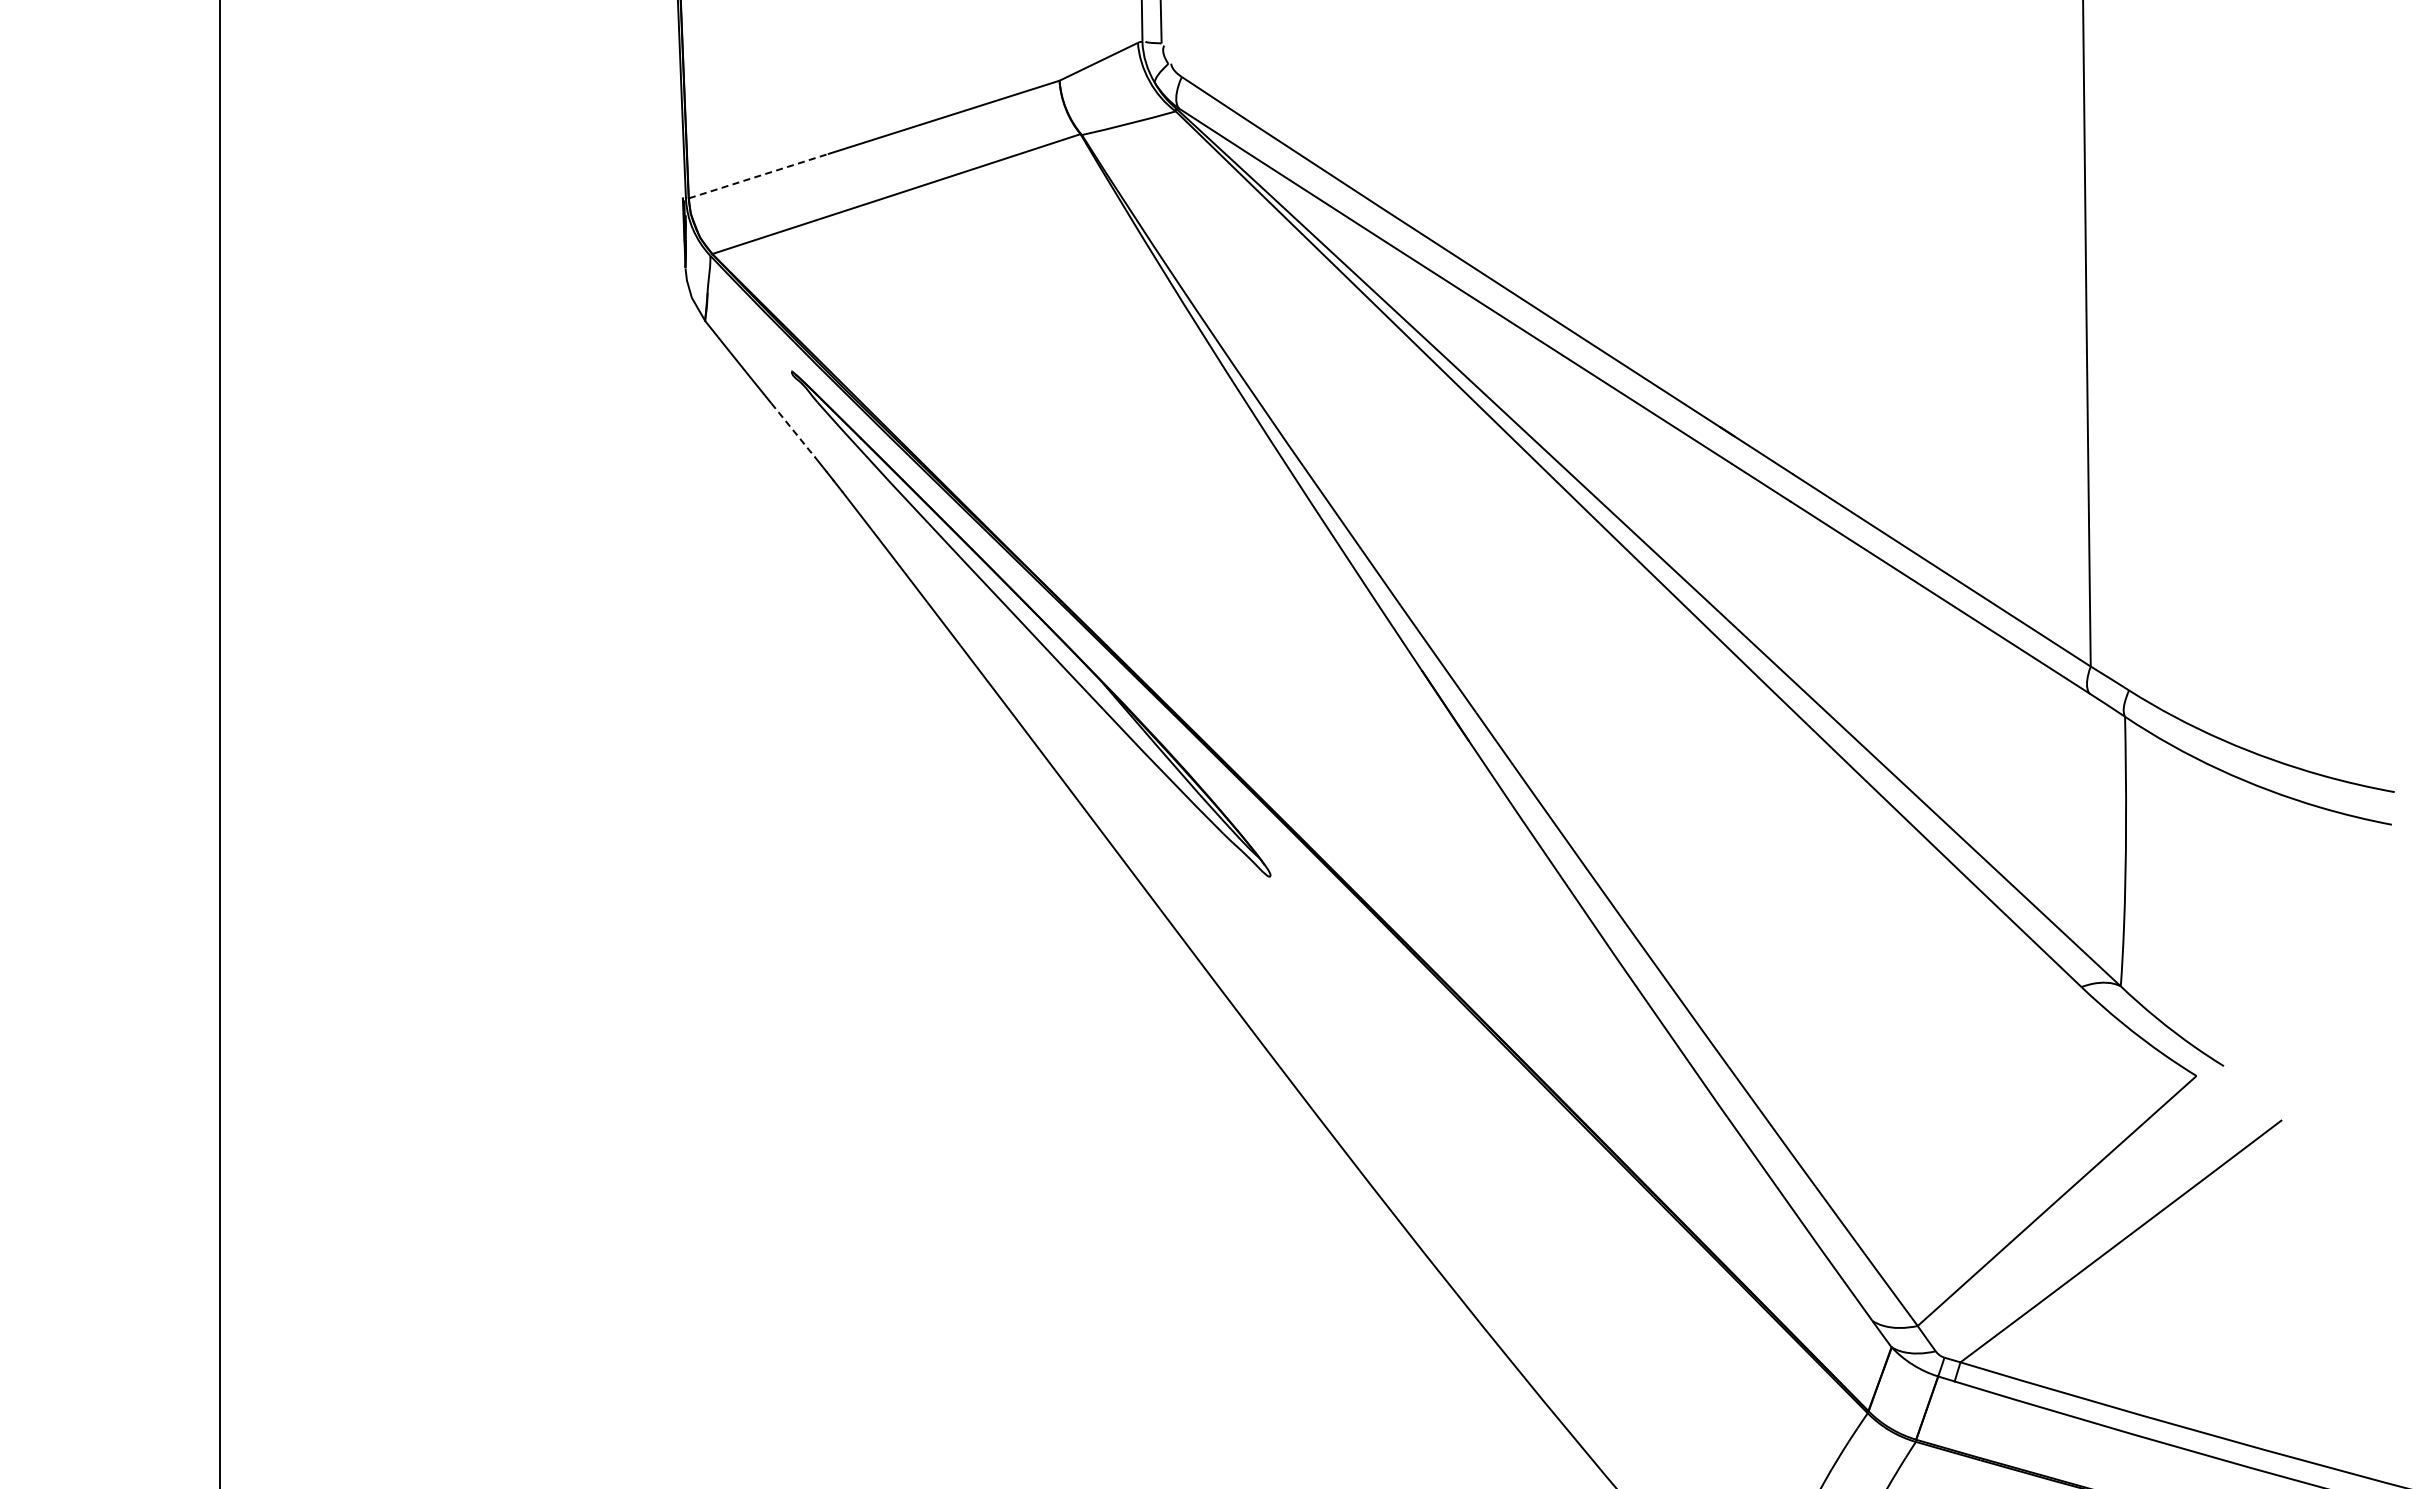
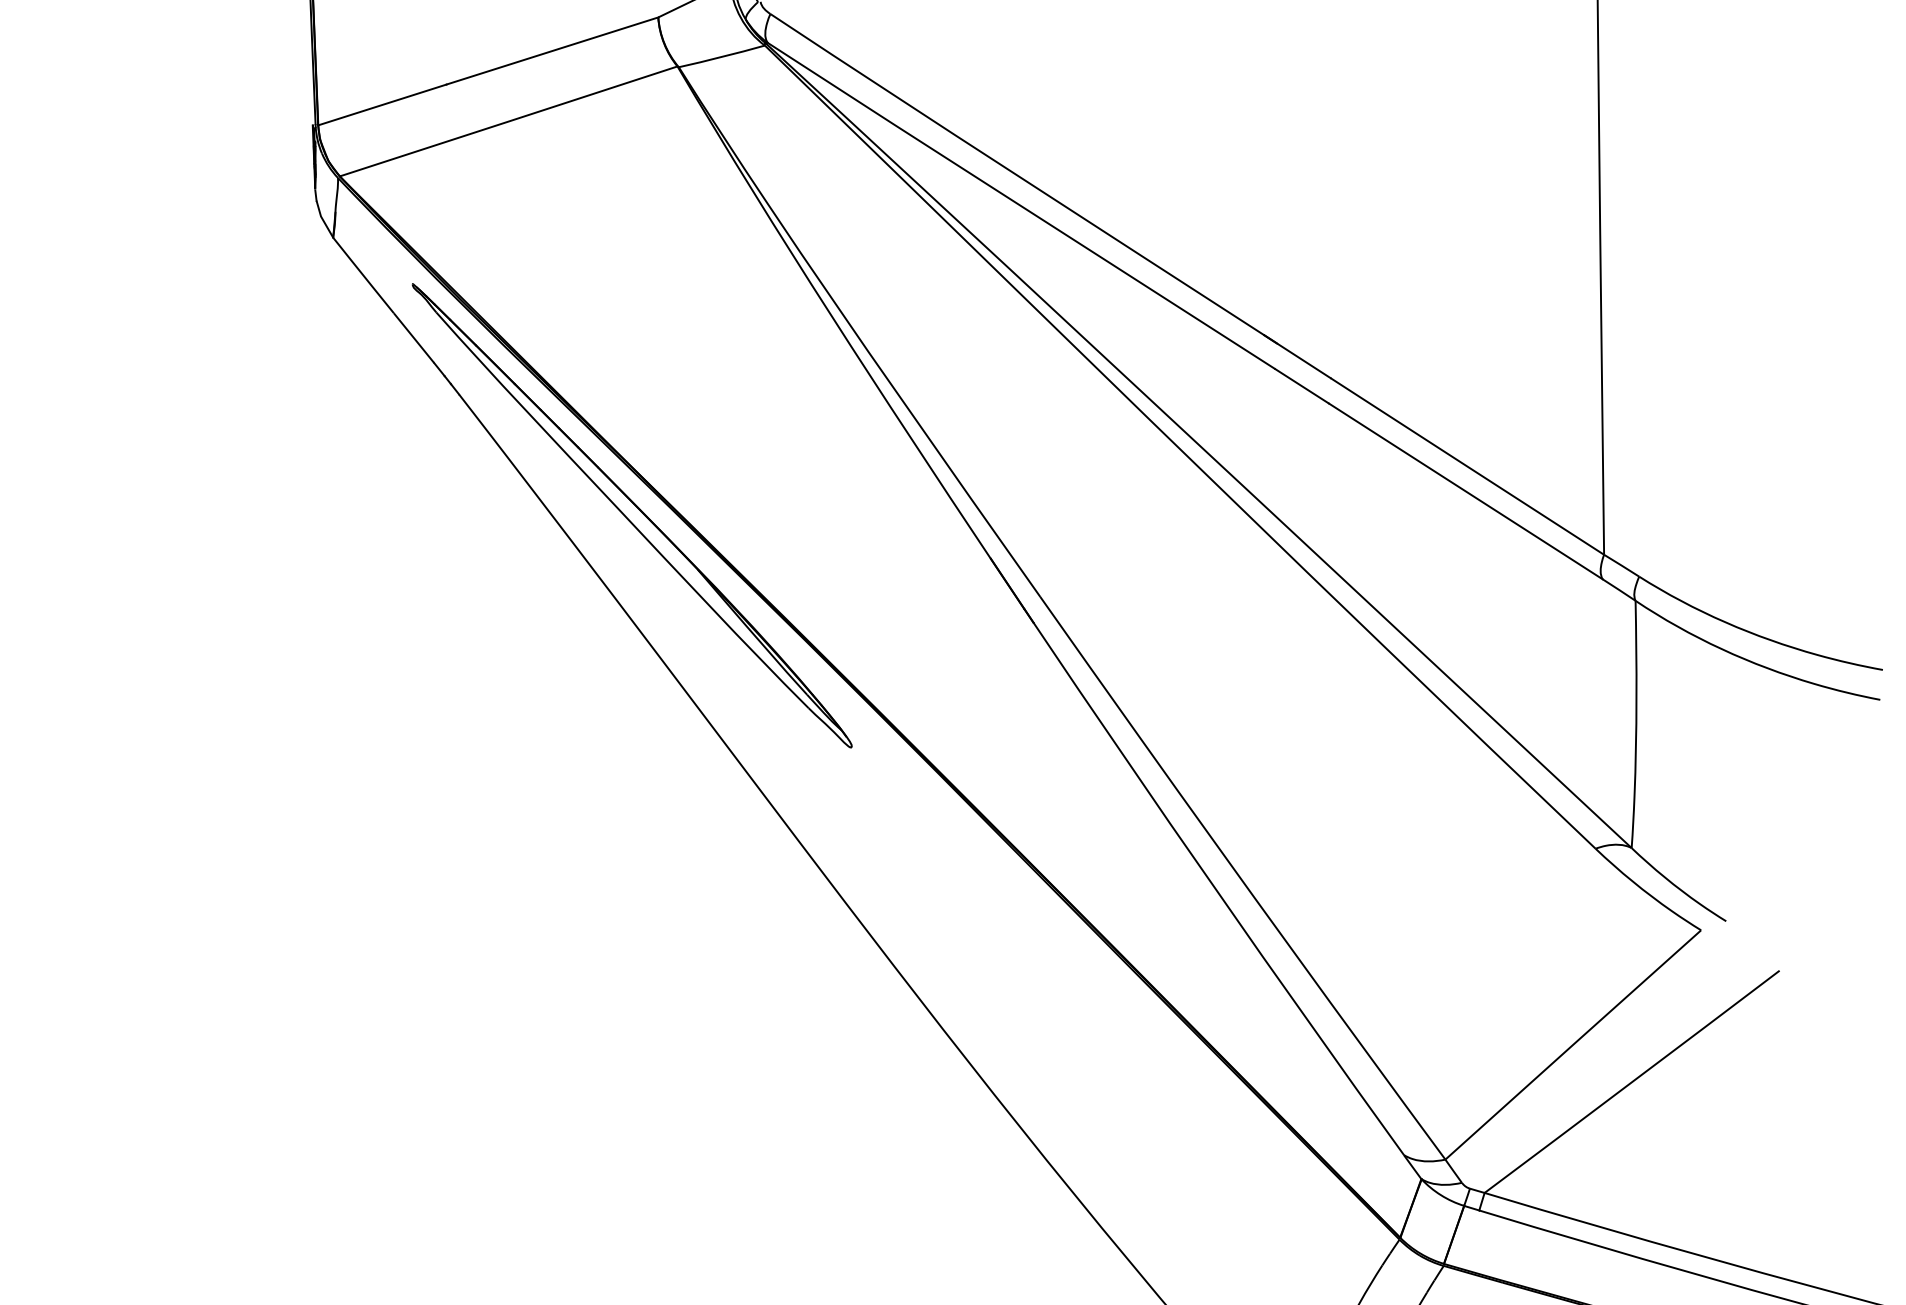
line: (759, 175) -> (383, 104), dashed -> solid
line: (793, 431) -> (414, 339), dashed -> solid

